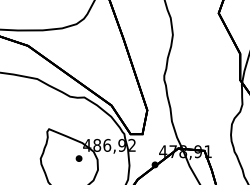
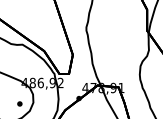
part: (78, 158) -> (19, 103), moved

